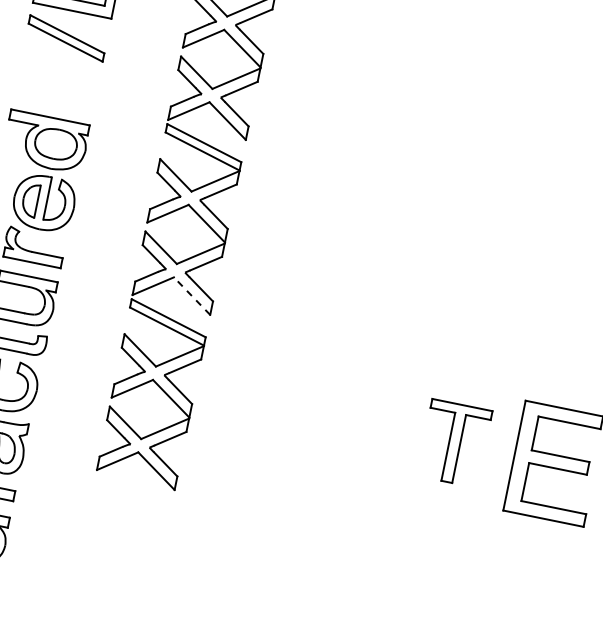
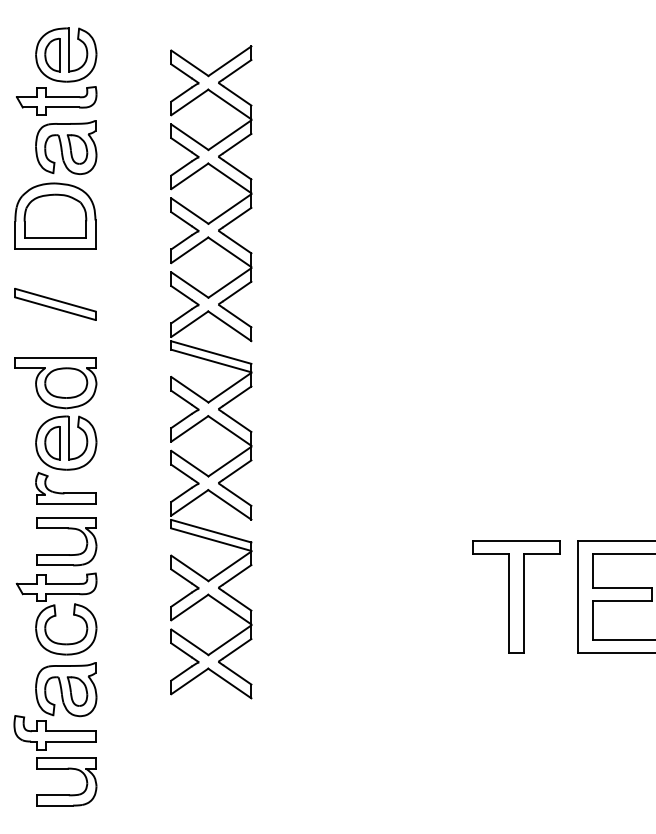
part: (66, 38) -> (55, 304), moved
line: (191, 295) -> (229, 504), dashed -> solid
part: (454, 443) -> (516, 596), size x1.43

